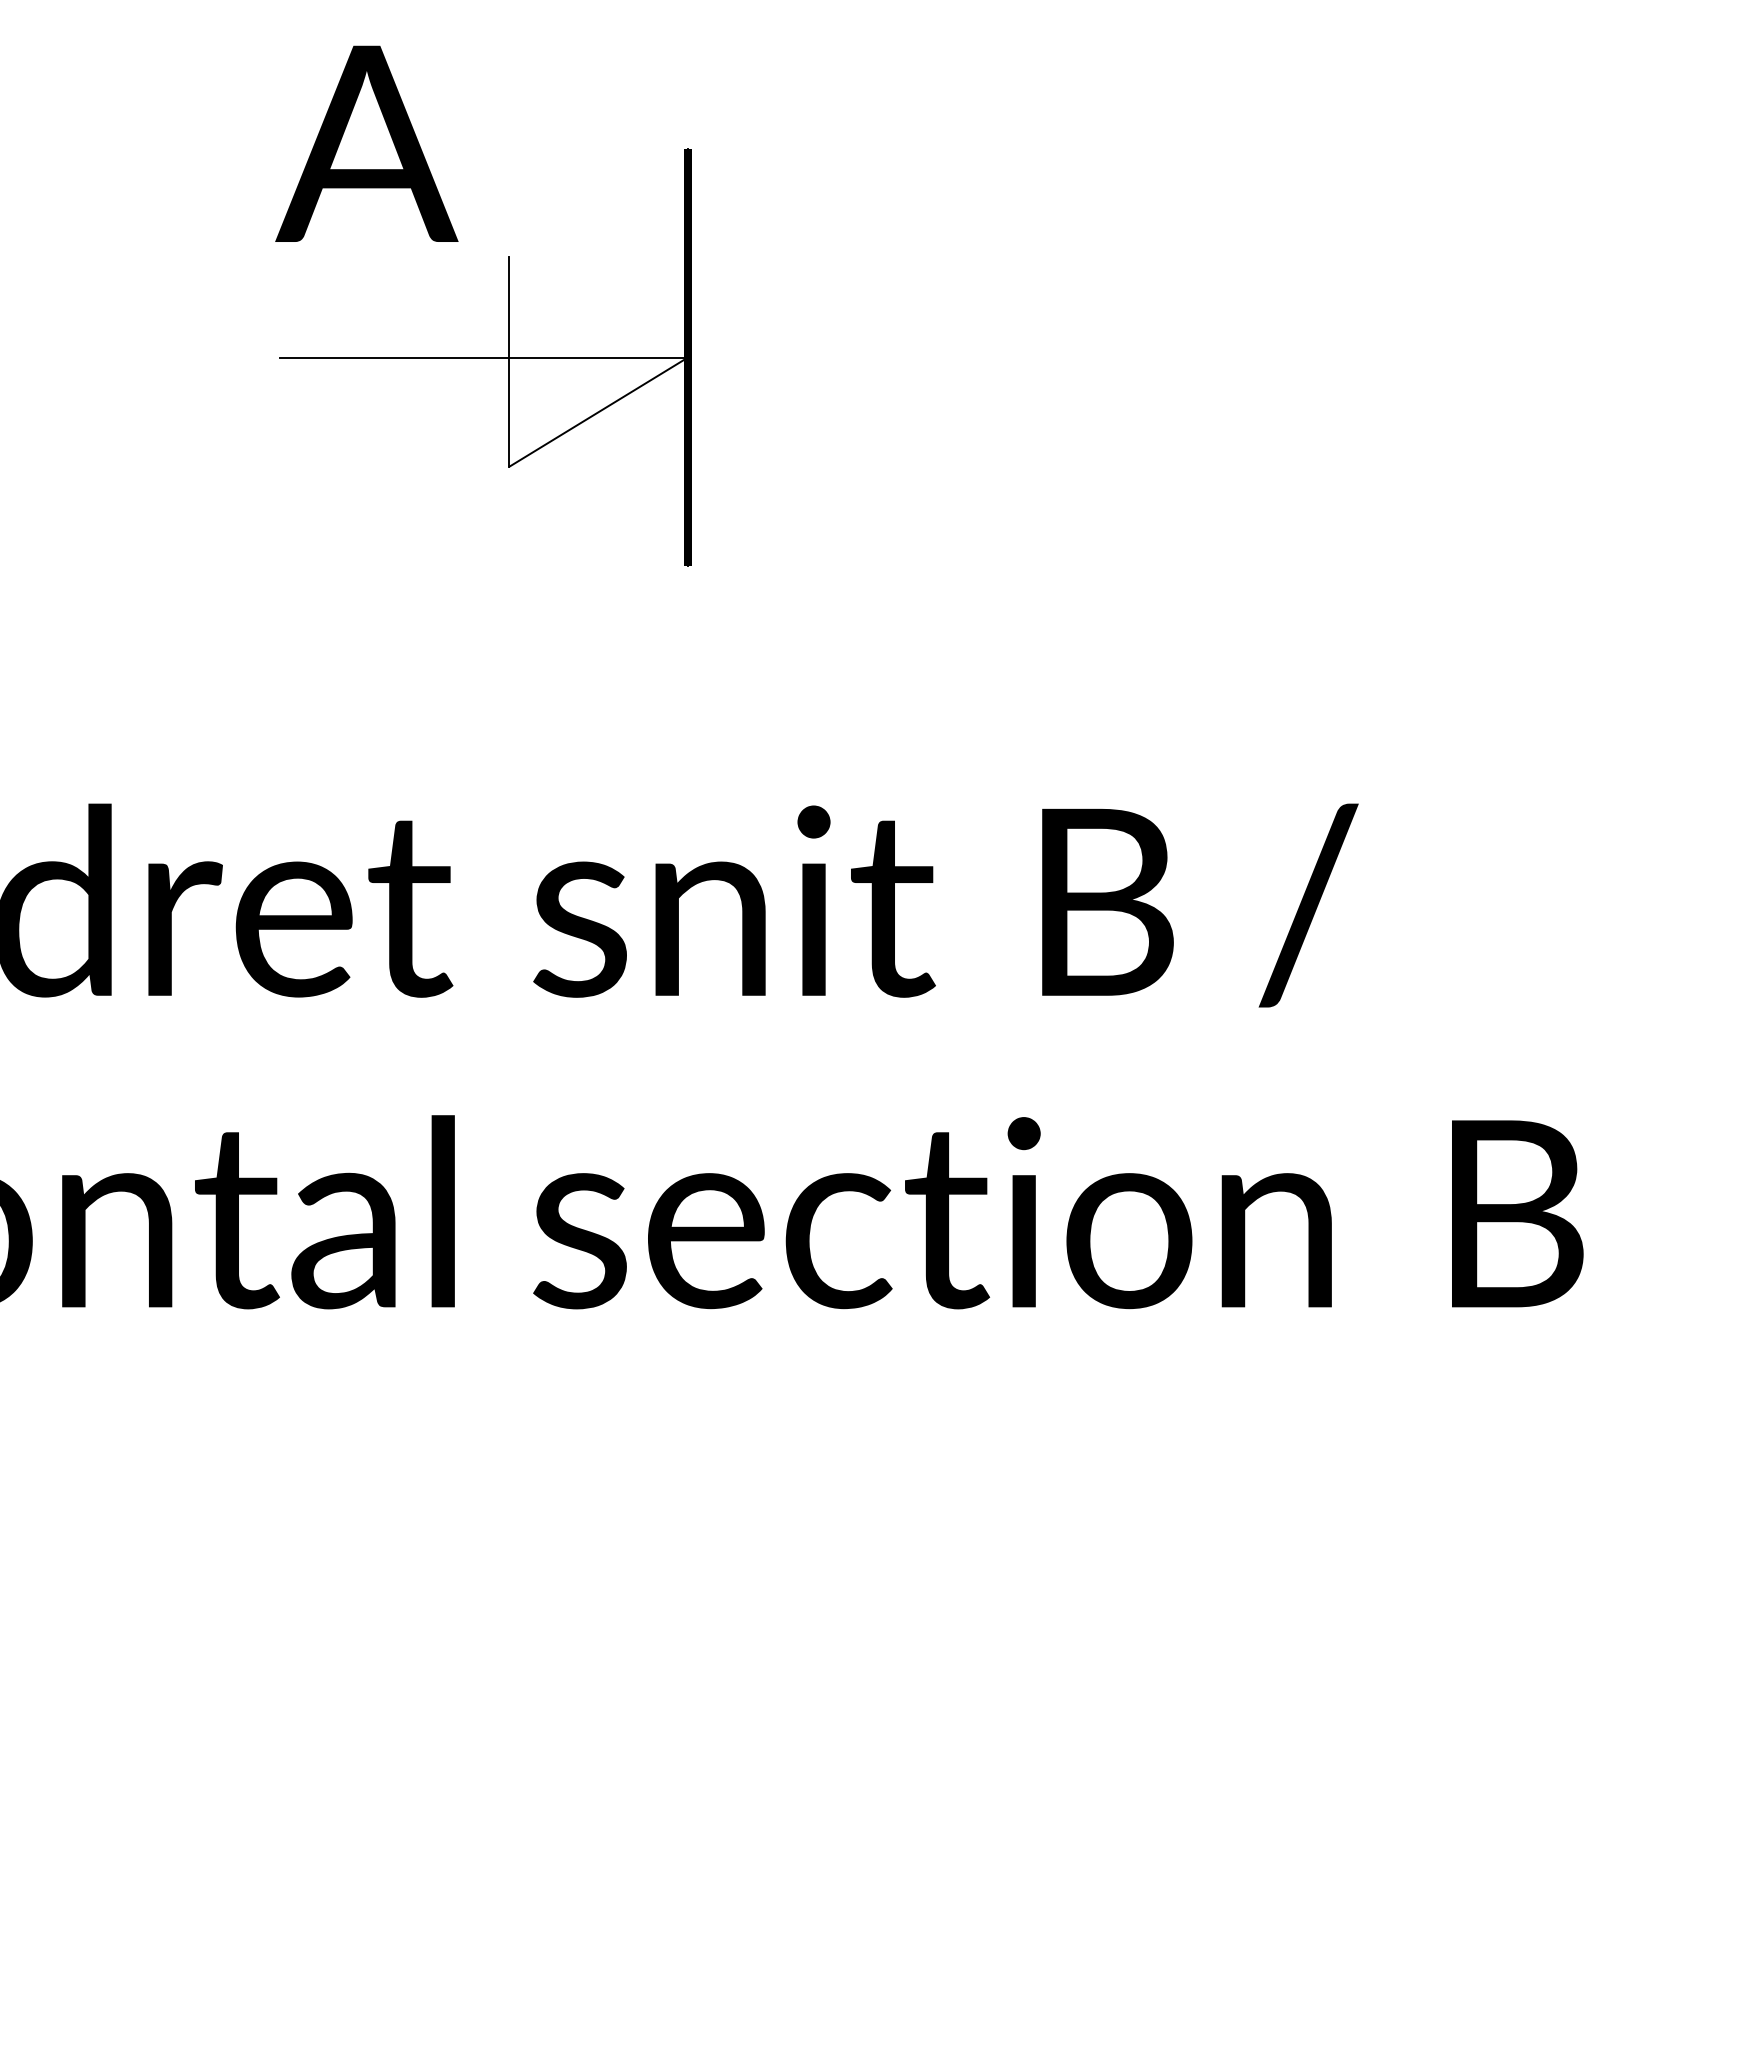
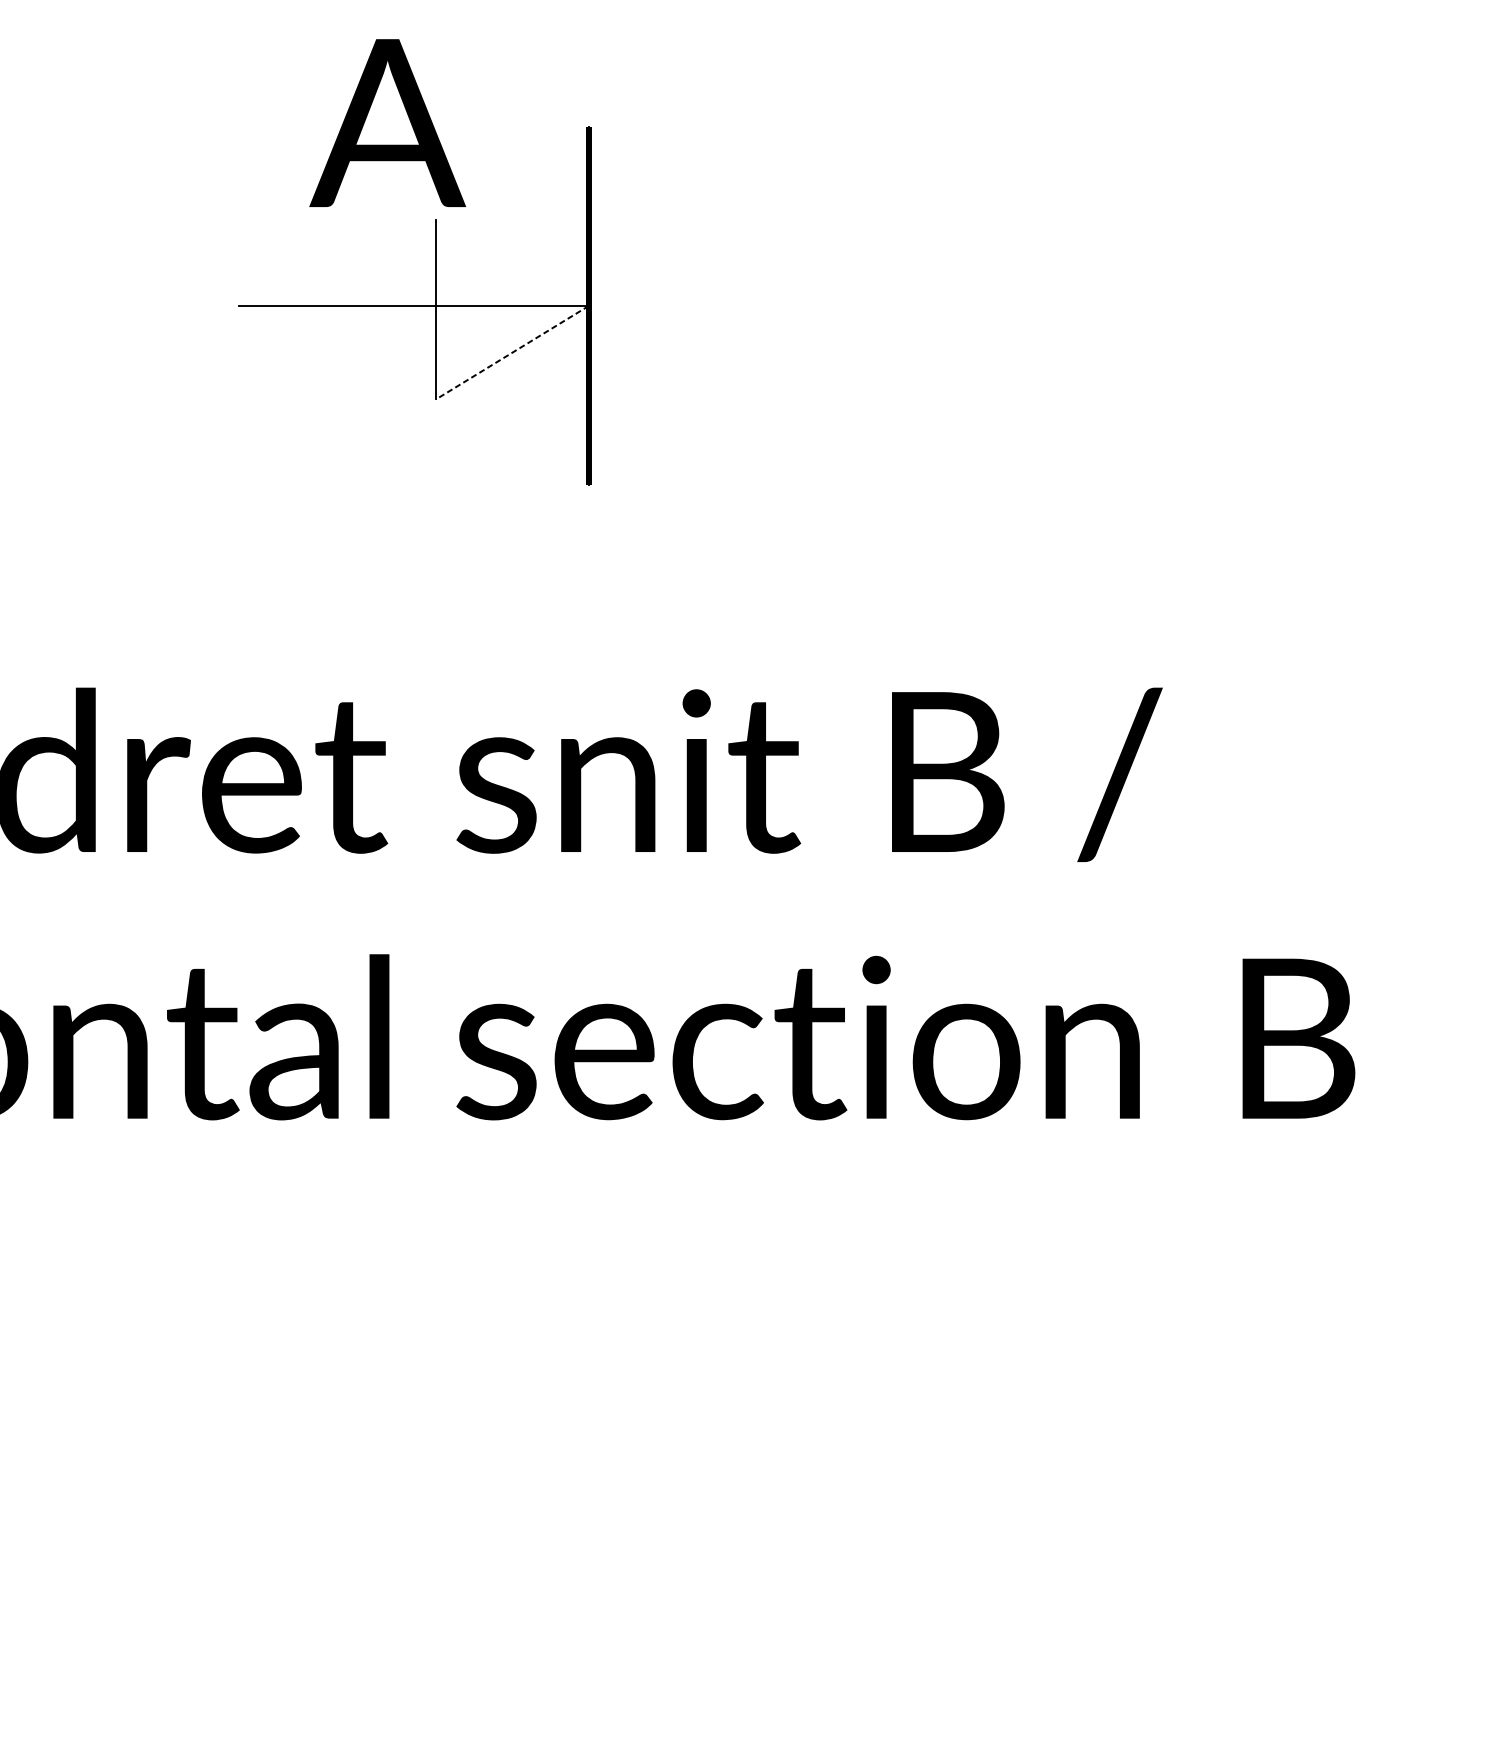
text: (366, 143) -> (387, 122), moved
line: (598, 412) -> (512, 352), solid -> dashed

